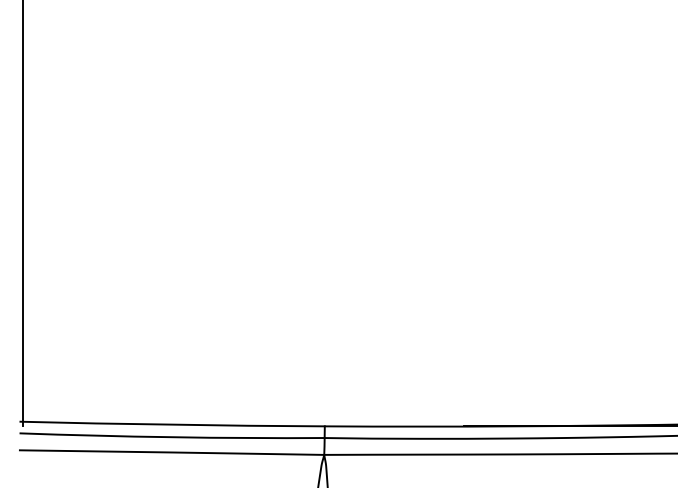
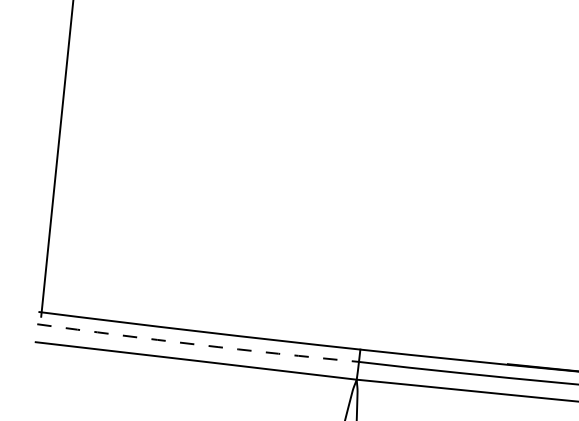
arc: (172, 437) -> (198, 345), solid -> dashed

